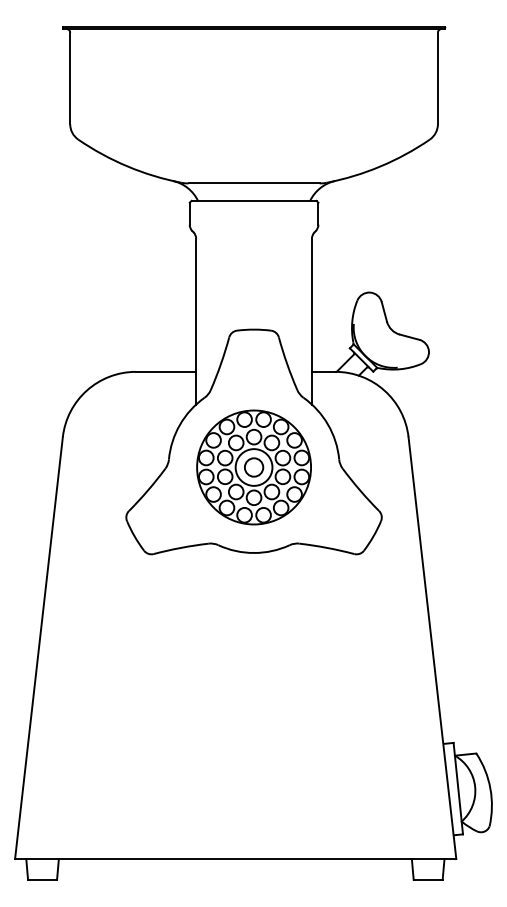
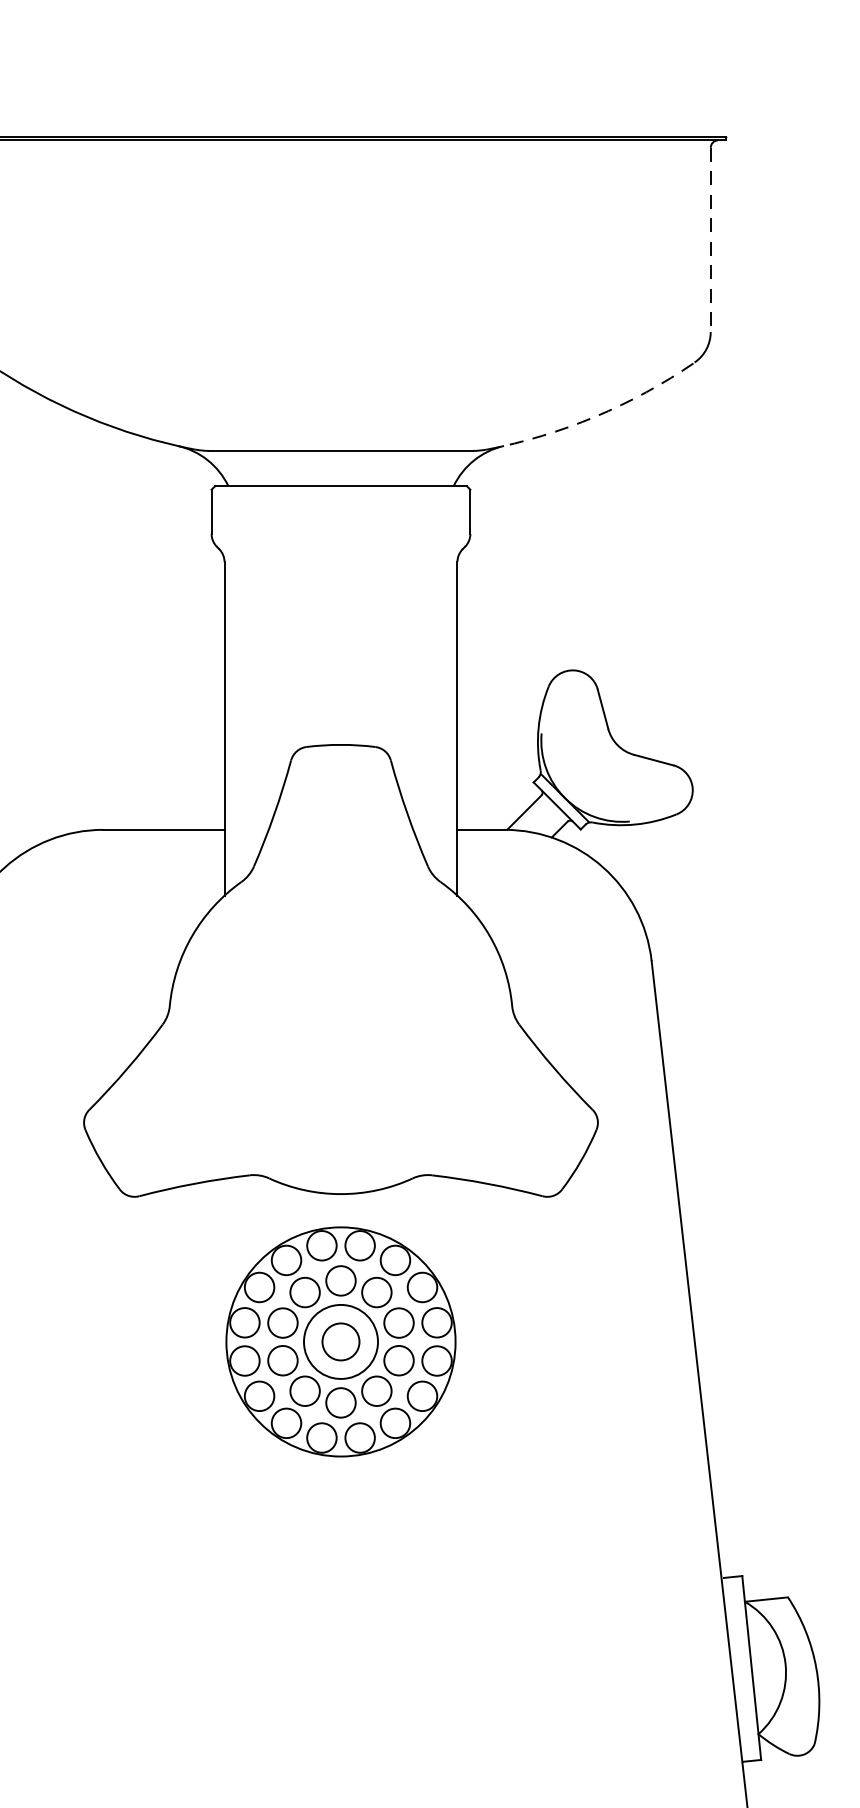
line: (437, 78) -> (709, 239), solid -> dashed
arc: (380, 166) -> (595, 416), solid -> dashed
part: (253, 467) -> (339, 1341), moved

